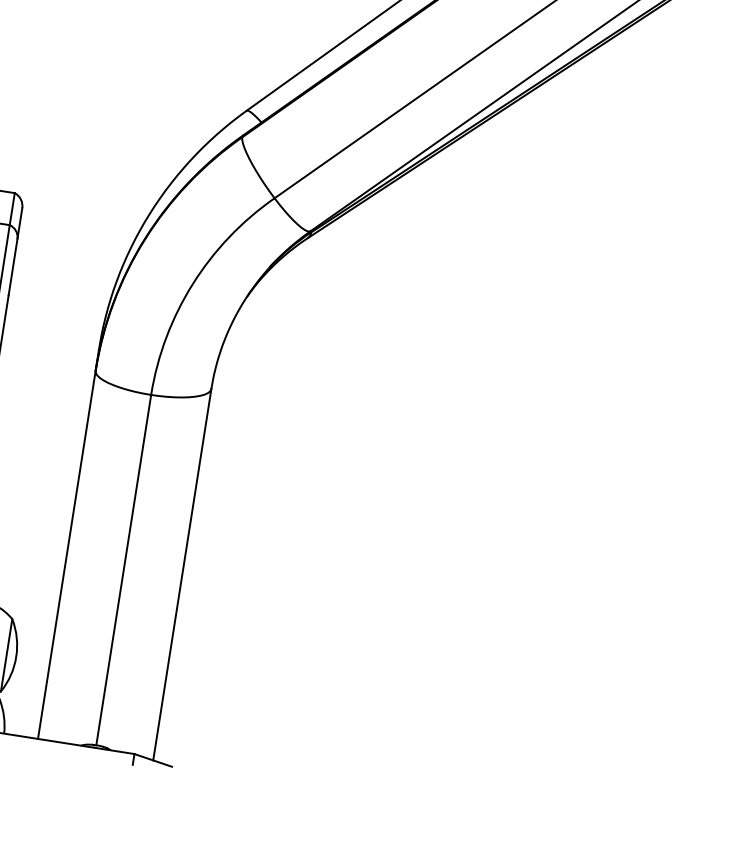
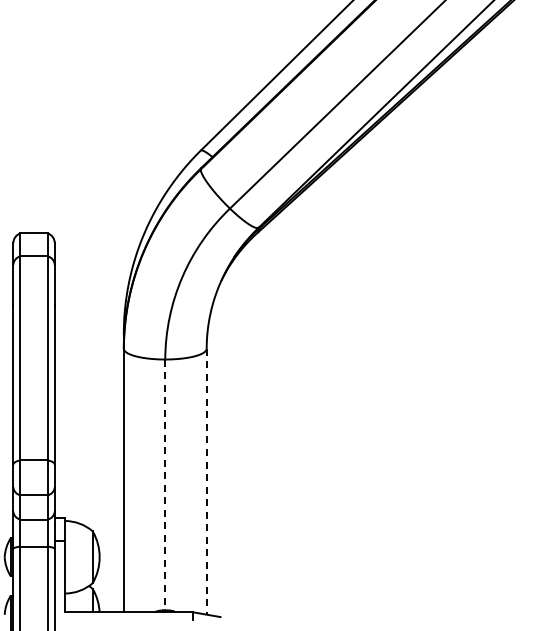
line: (123, 570) -> (165, 485), solid -> dashed
line: (182, 574) -> (206, 481), solid -> dashed

